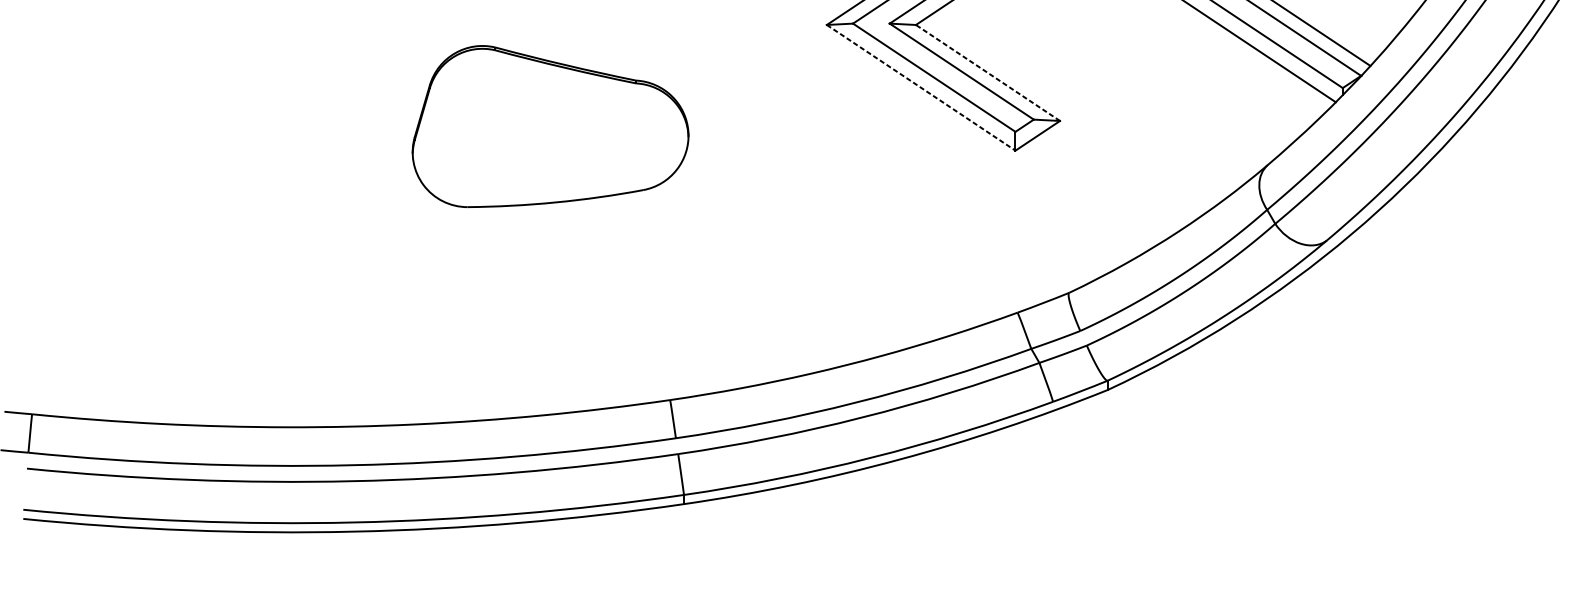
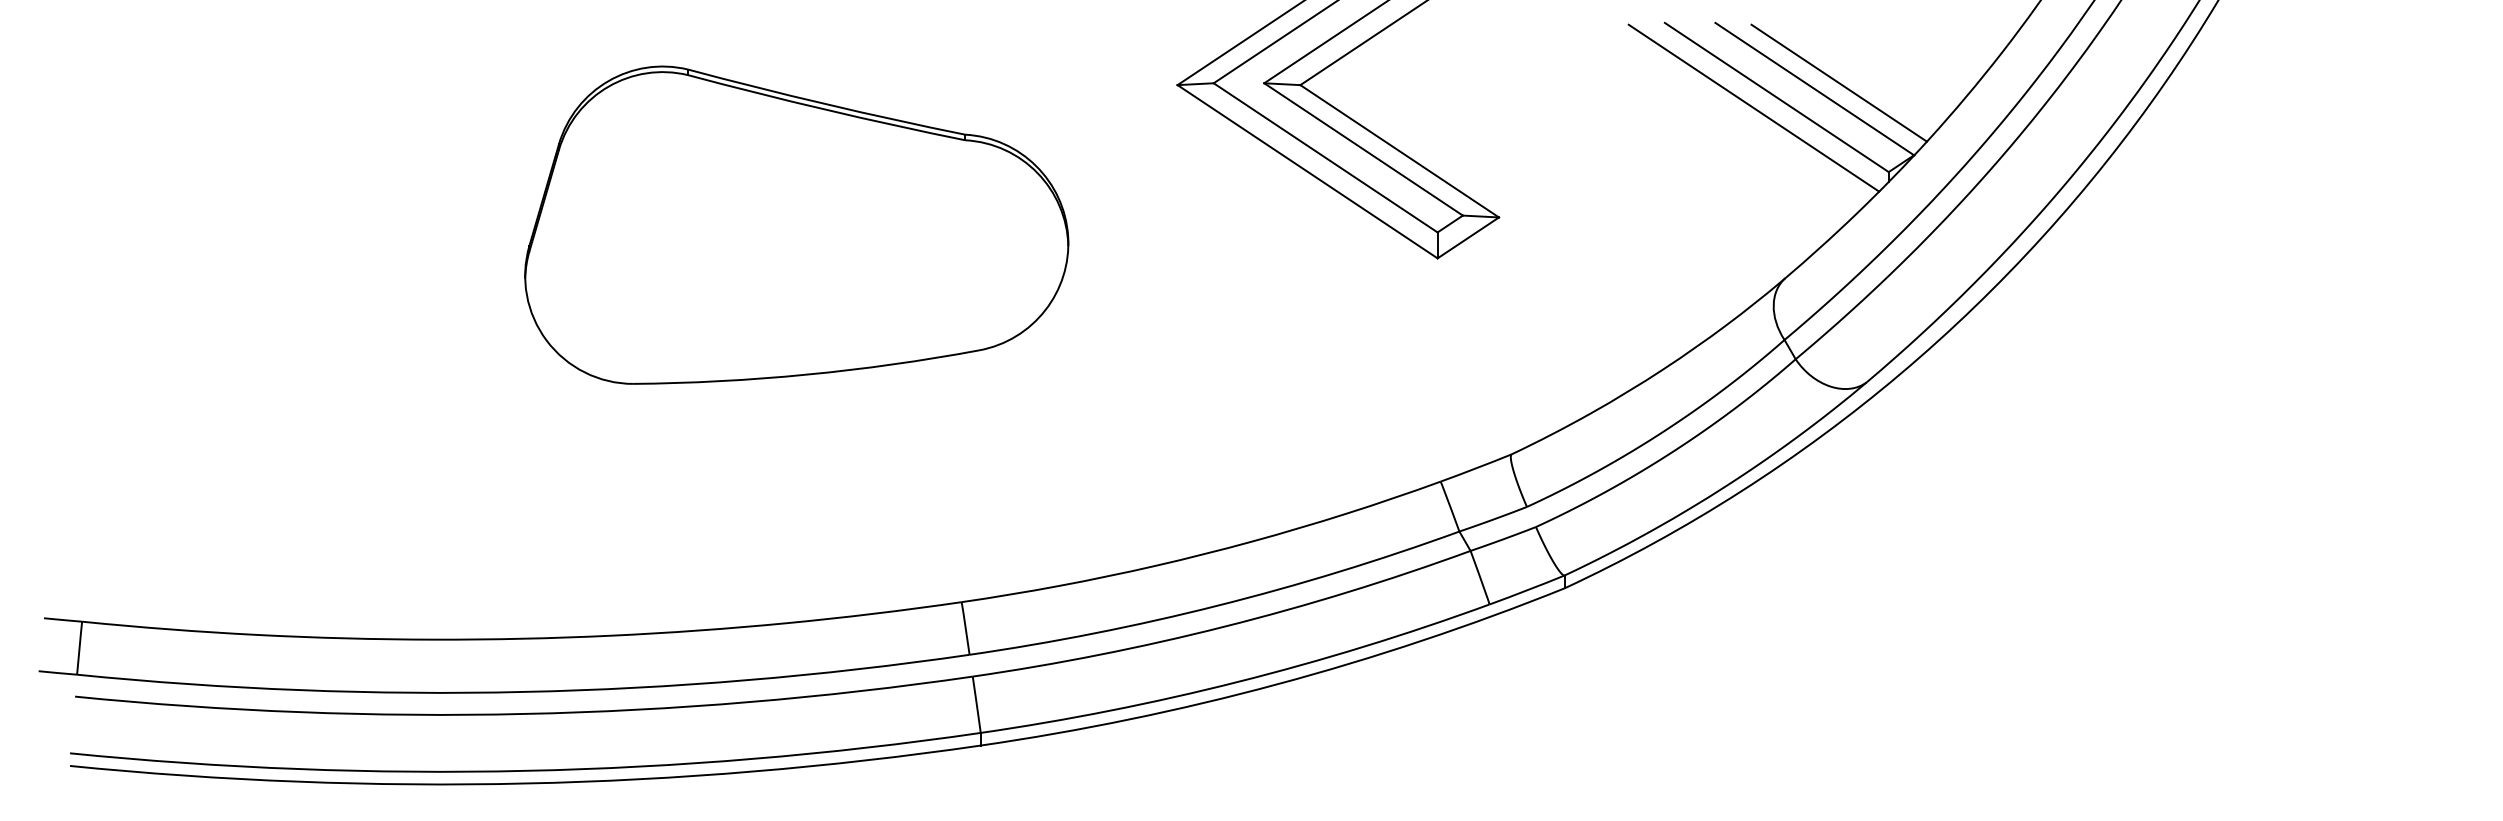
line: (987, 73) -> (1399, 151), dashed -> solid
line: (921, 88) -> (1308, 172), dashed -> solid
part: (550, 126) -> (796, 224), size x1.43

